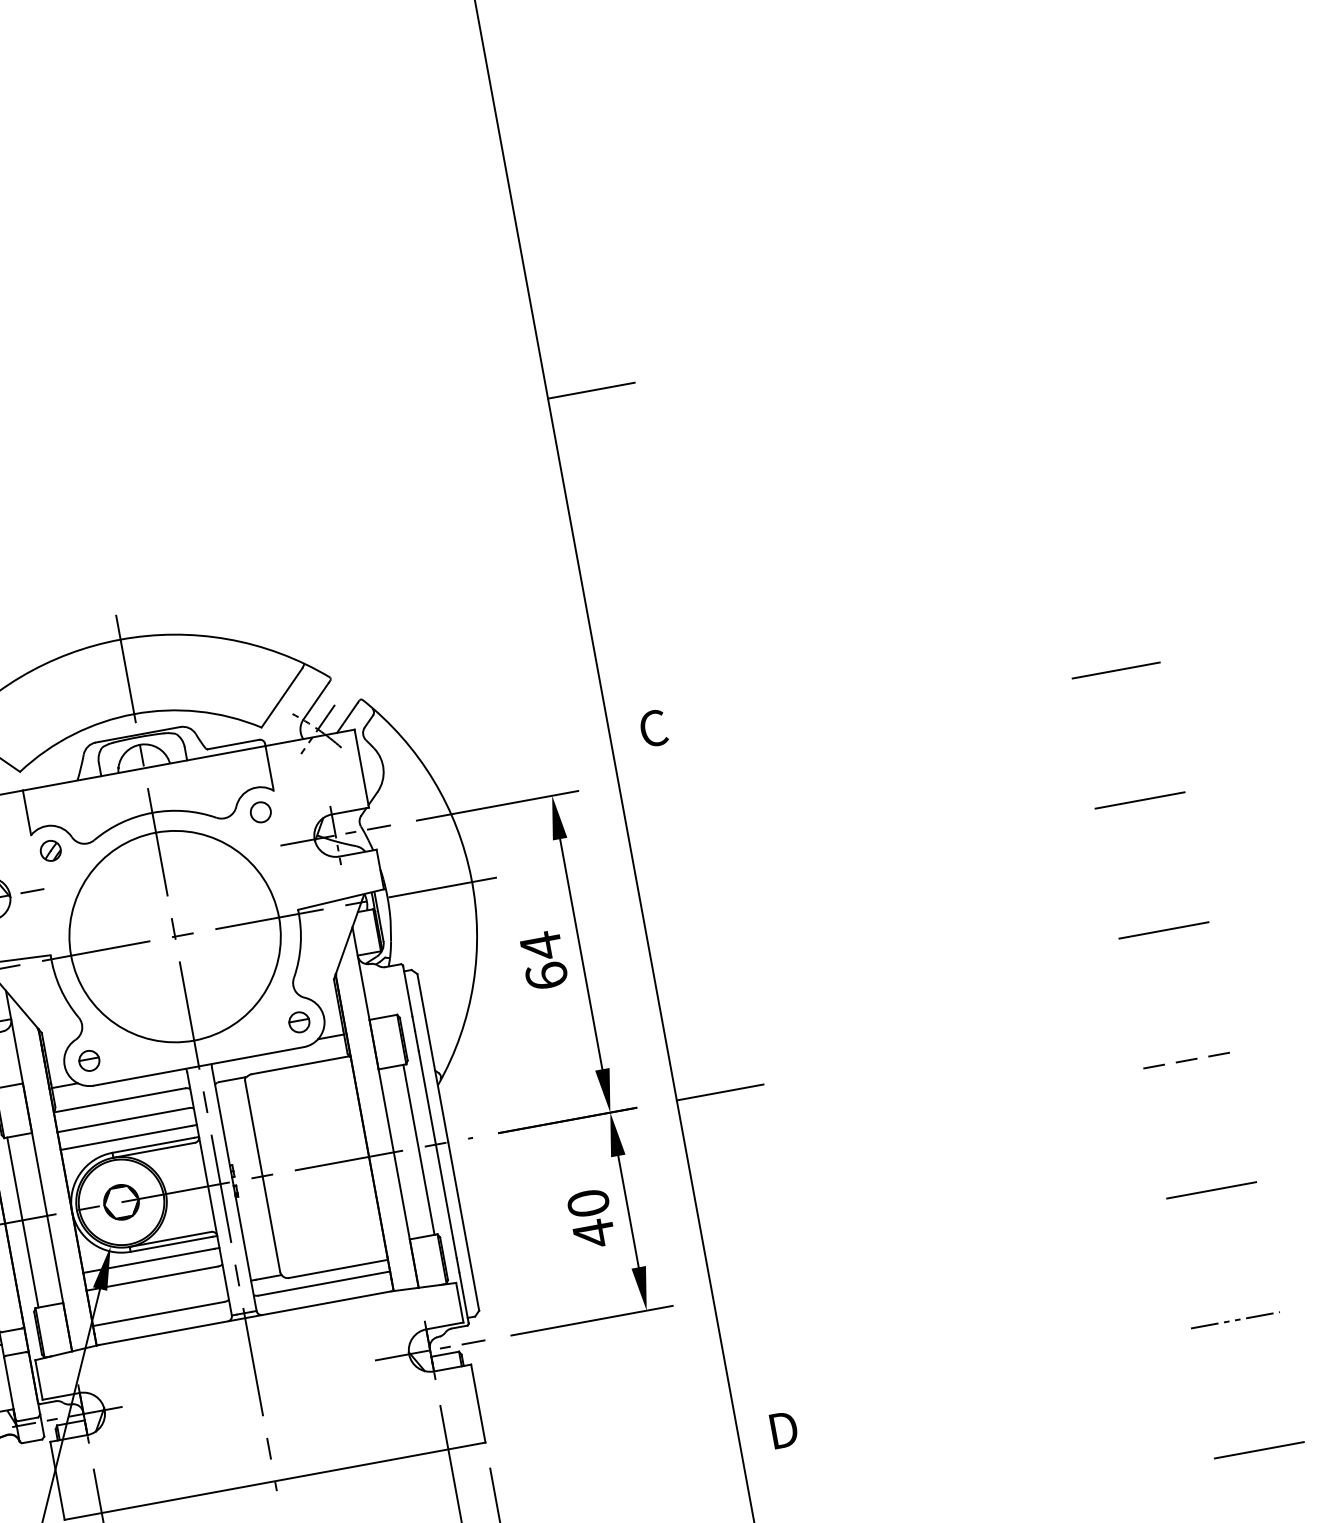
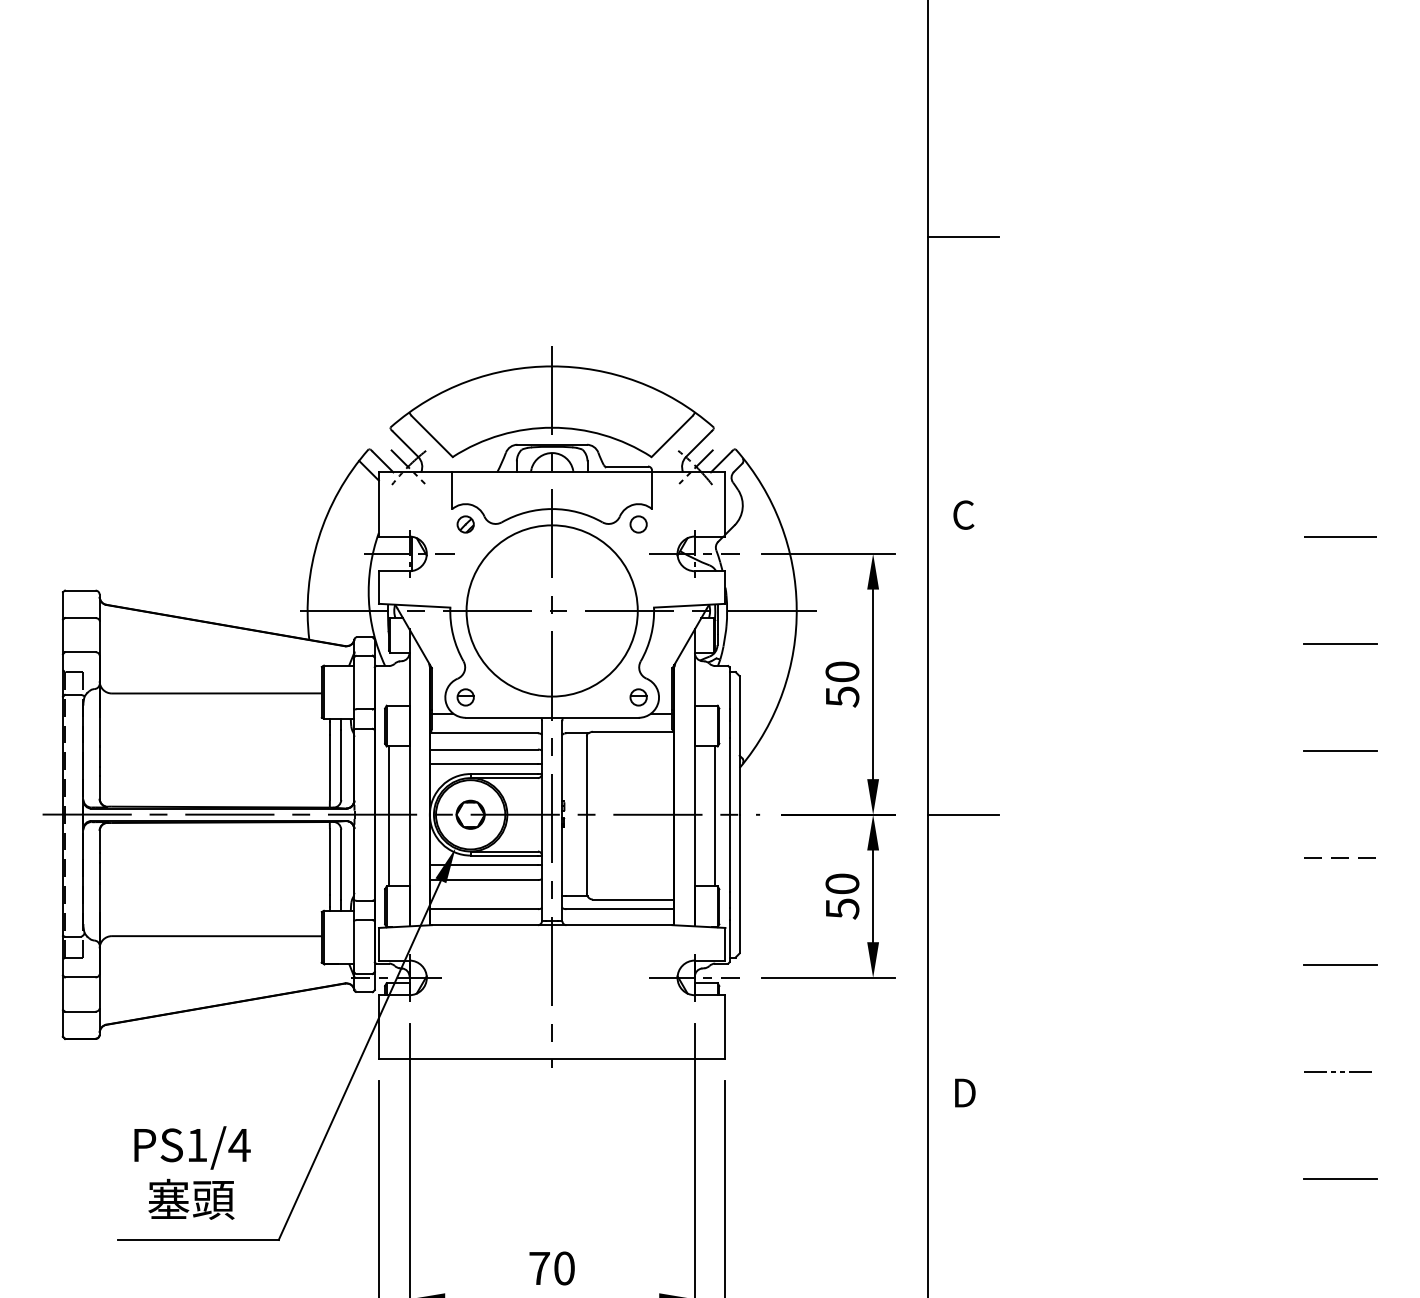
text: (544, 961) -> (842, 684), 64 -> 50
text: (594, 1233) -> (842, 908), 40 -> 50

